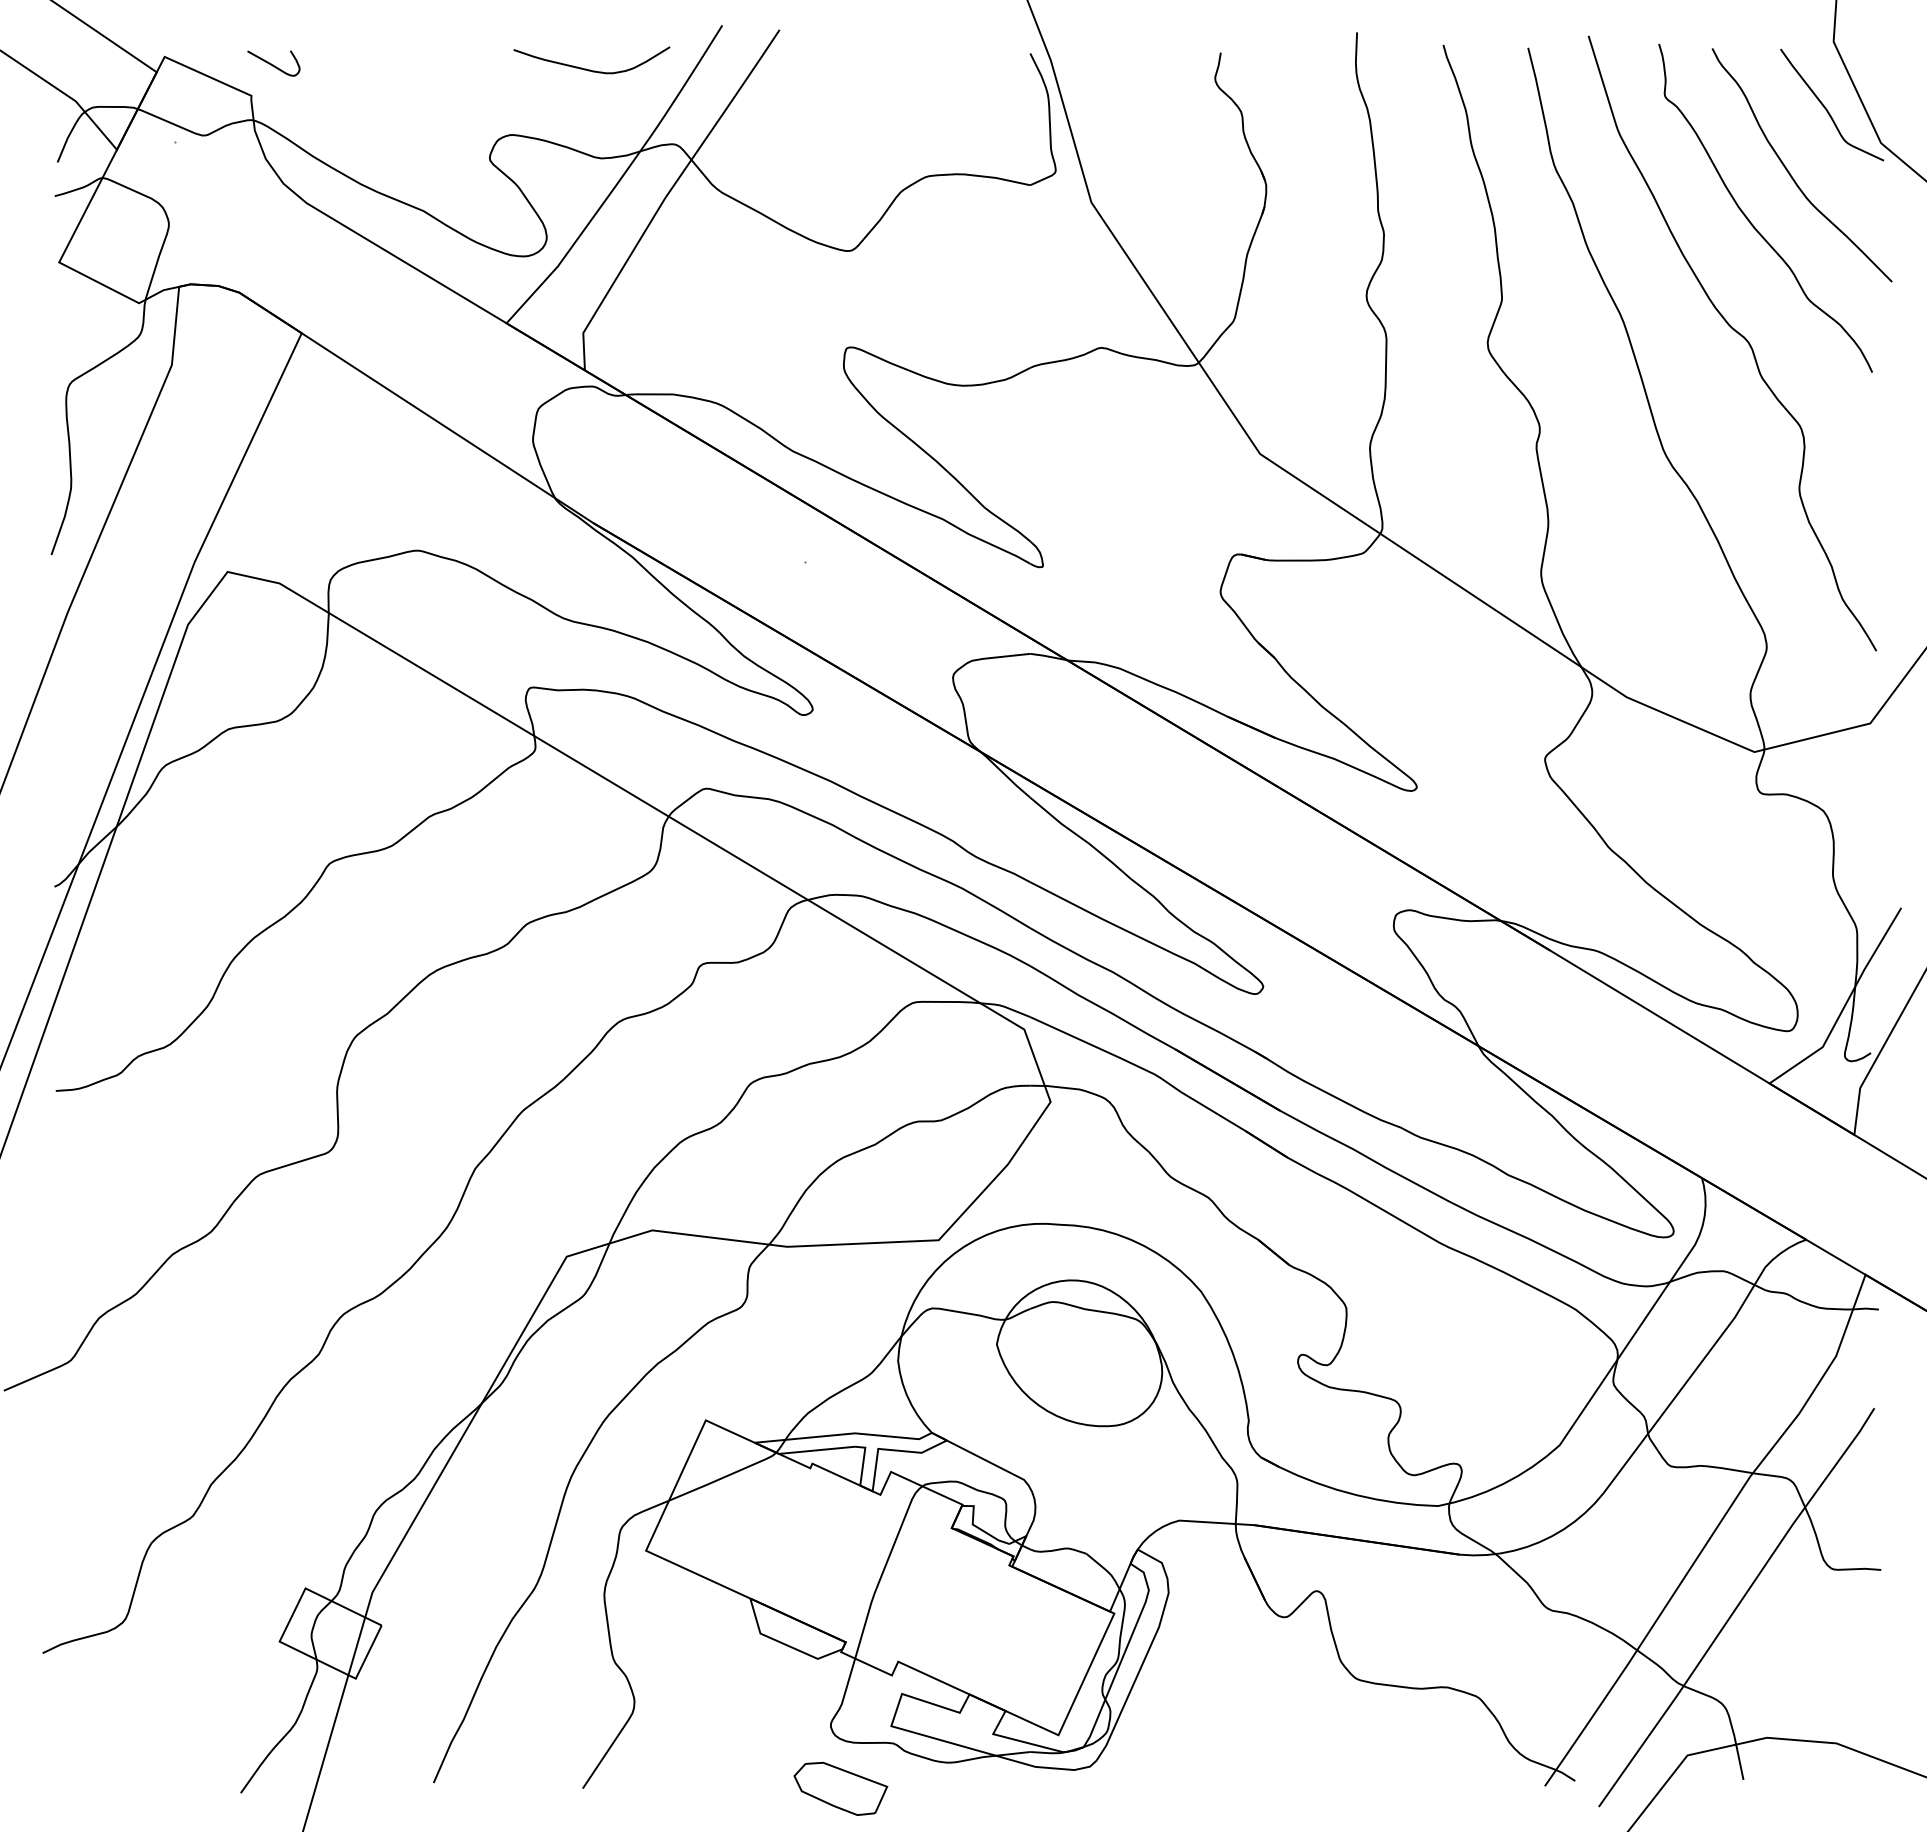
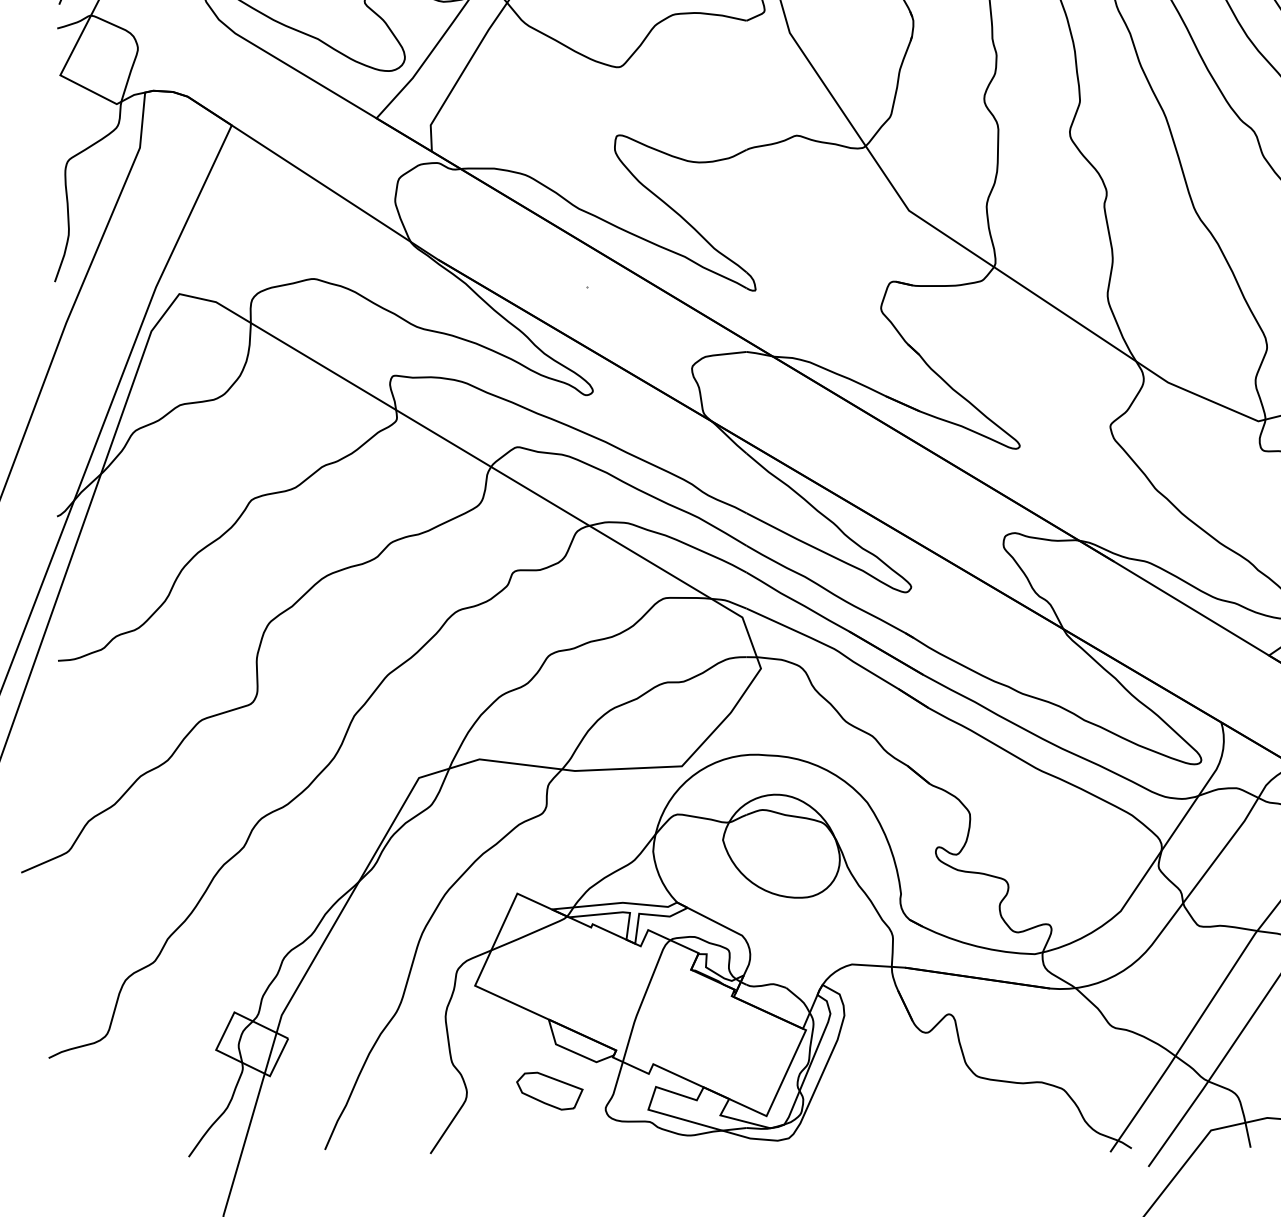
part: (840, 1788) -> (549, 1090), moved

